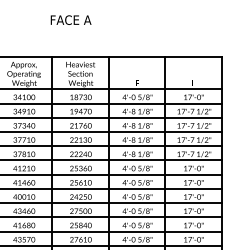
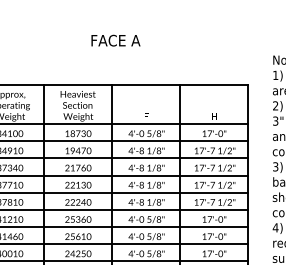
text: (70, 19) -> (115, 39), moved

